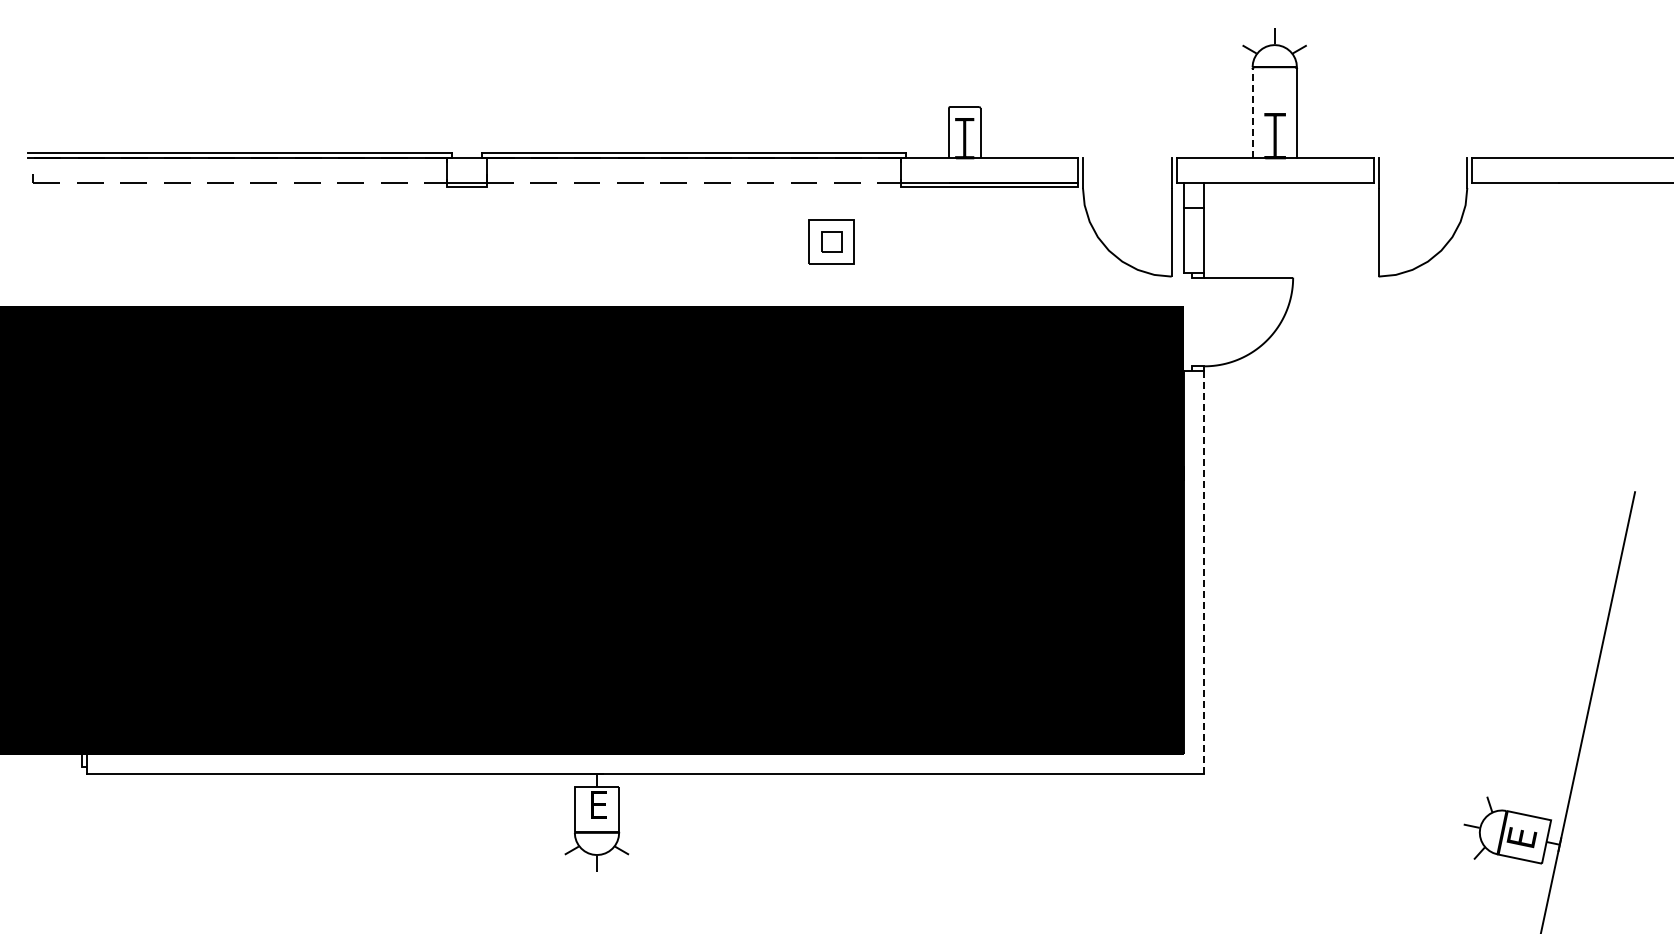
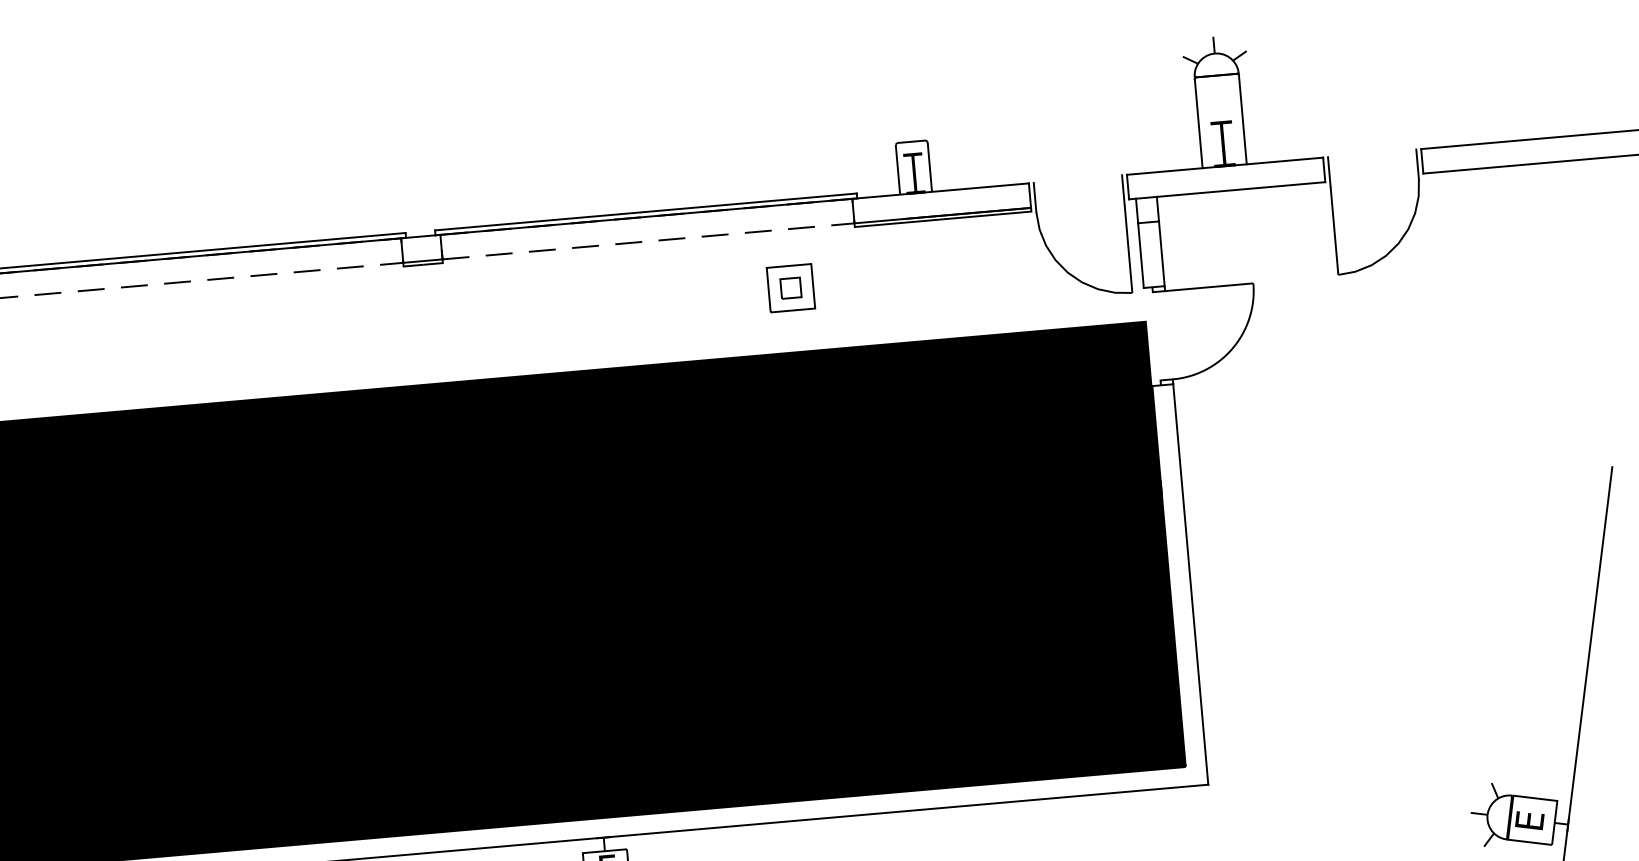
line: (1252, 113) -> (1198, 123), dashed -> solid
line: (1204, 571) -> (1190, 583), dashed -> solid

